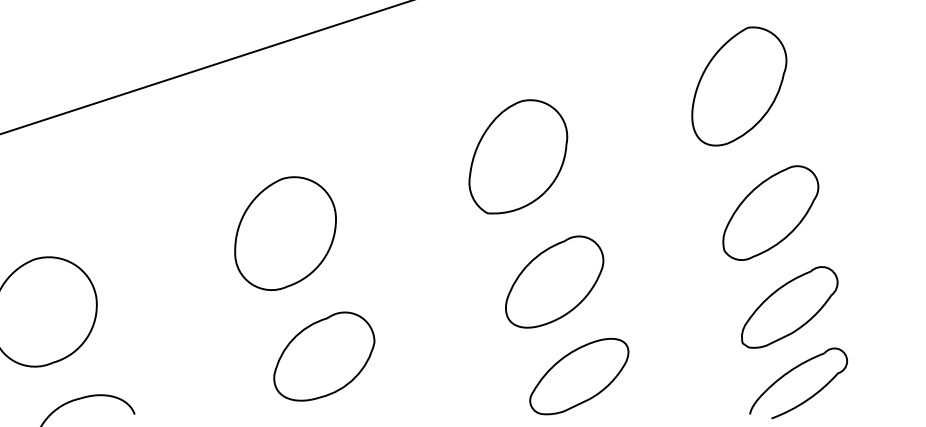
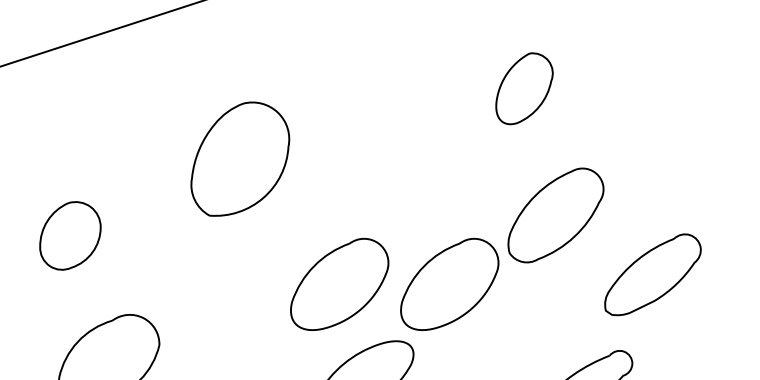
part: (739, 86) -> (524, 88), size x0.6
part: (518, 156) -> (240, 158), moved
part: (285, 233) -> (70, 235), size x0.6
part: (664, 281) -> (449, 283), added
part: (789, 307) -> (652, 274), moved

